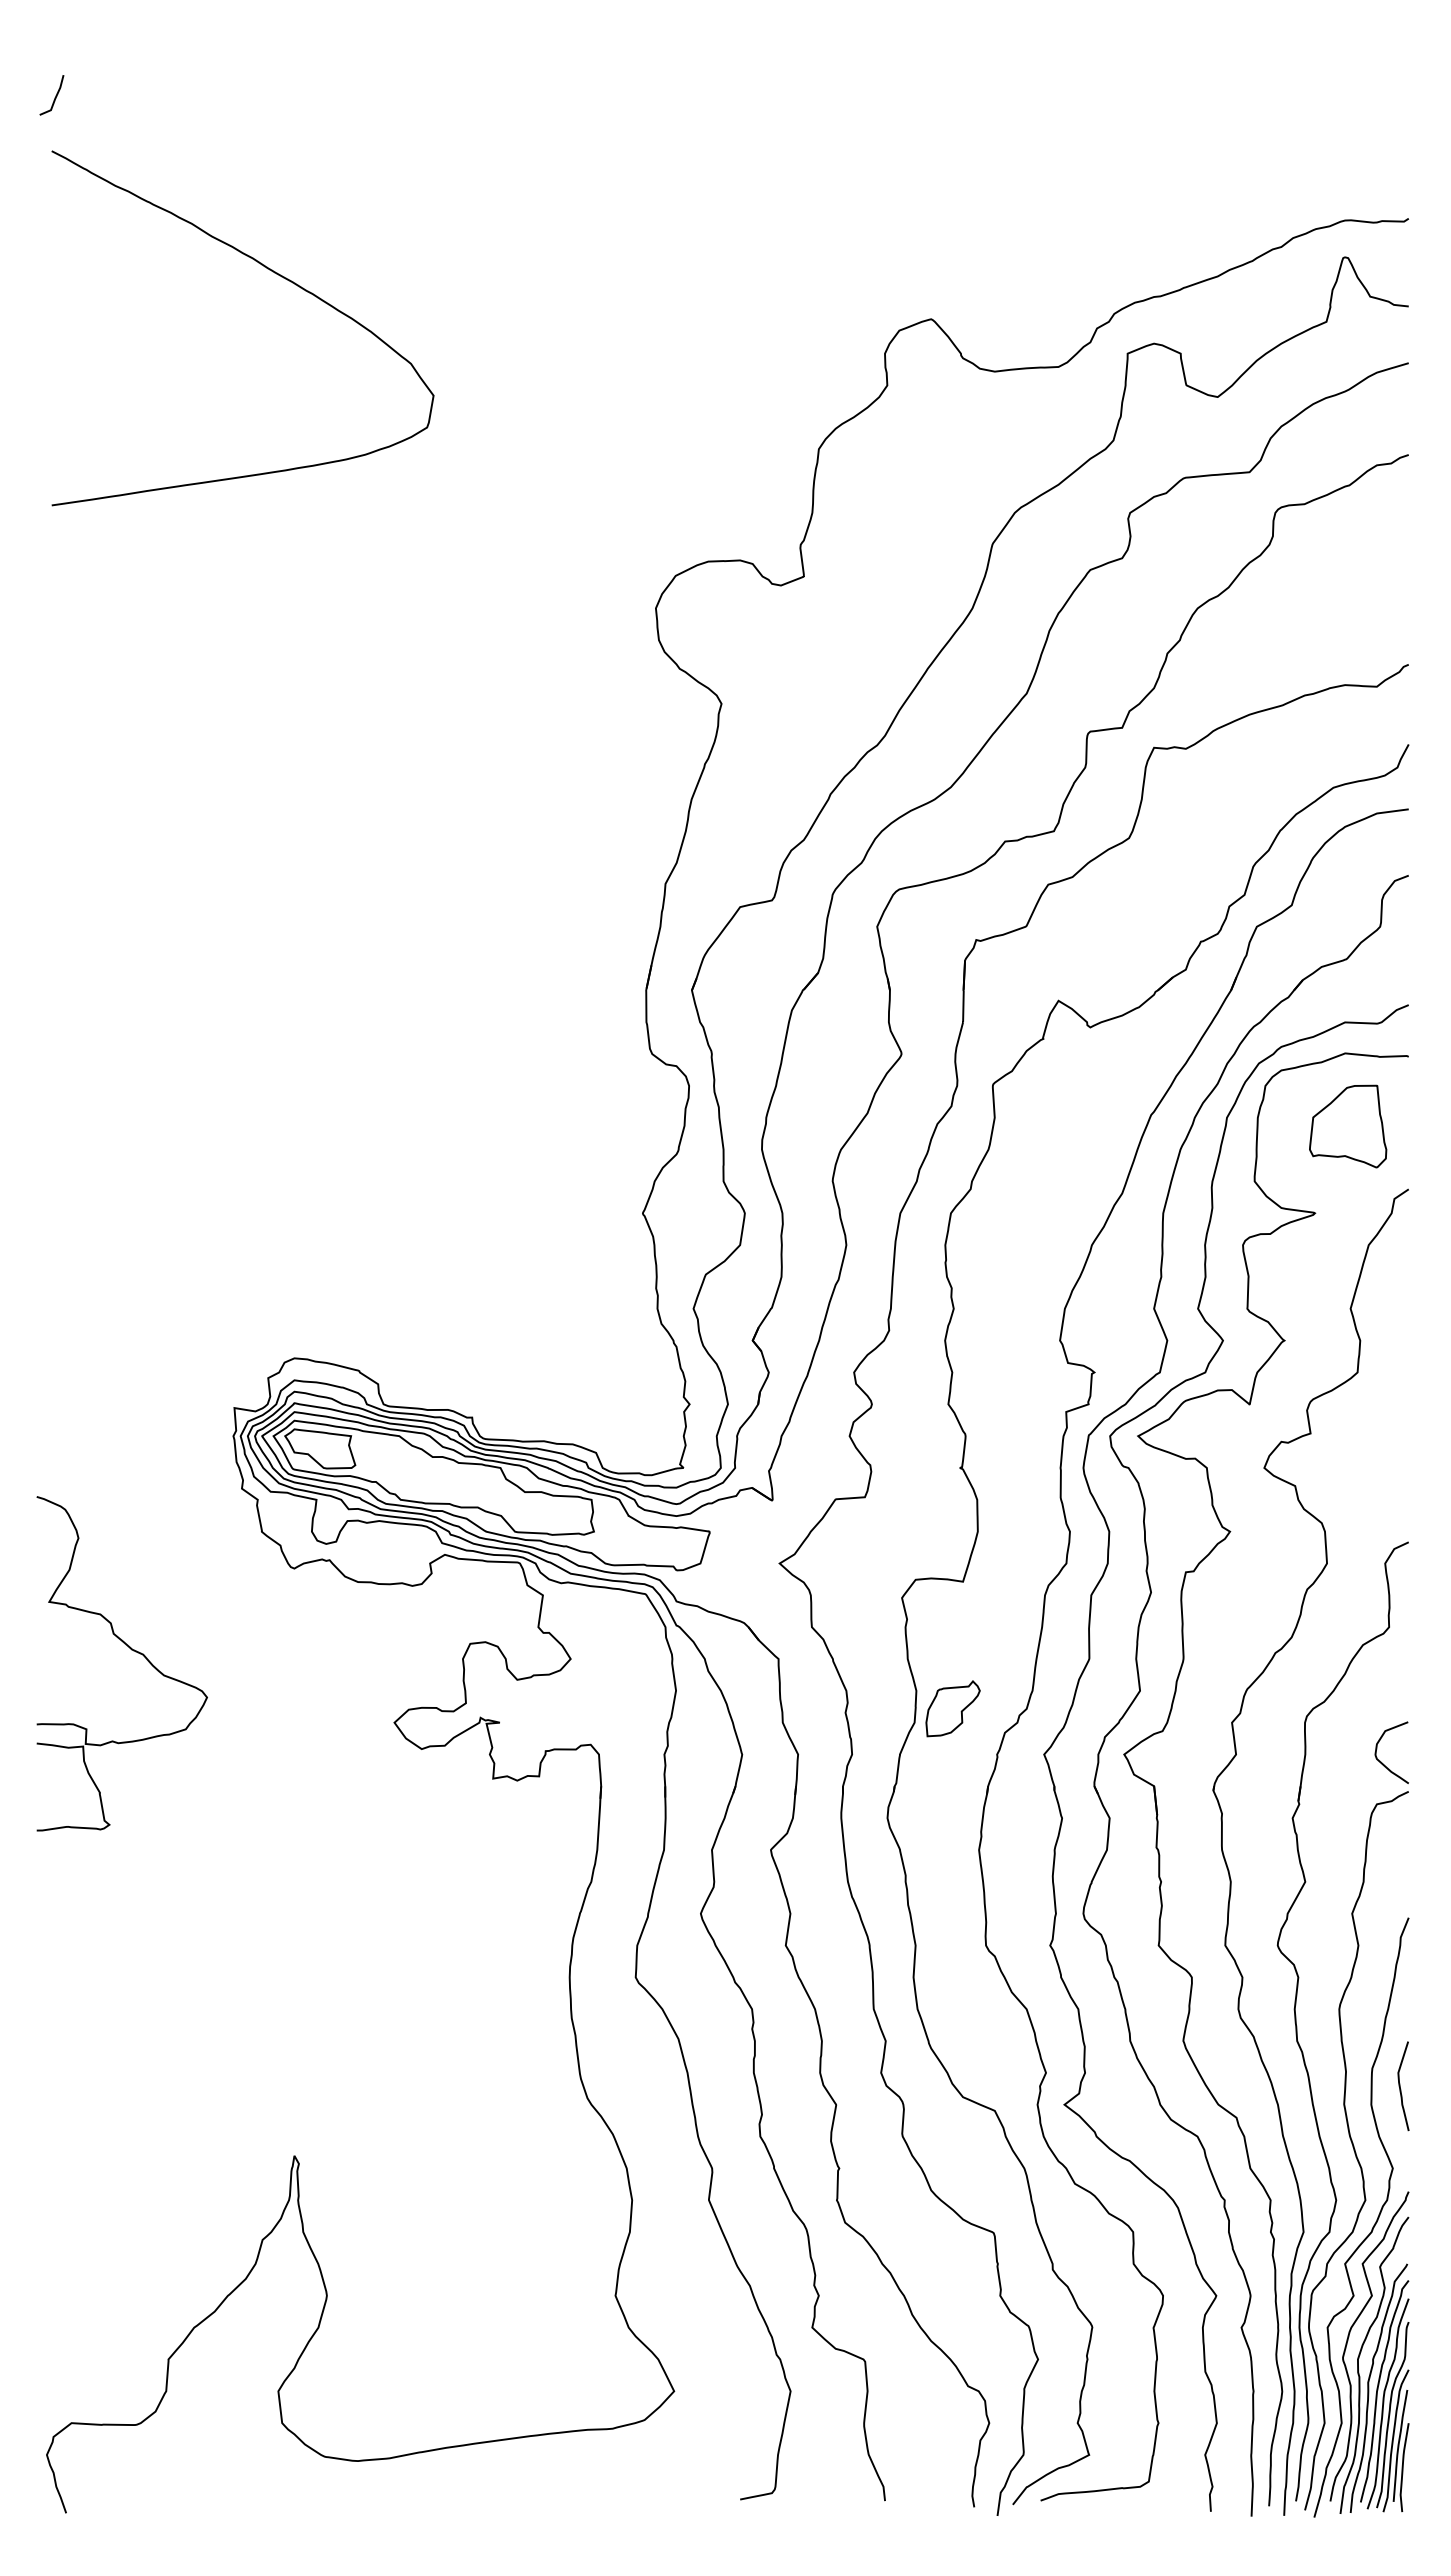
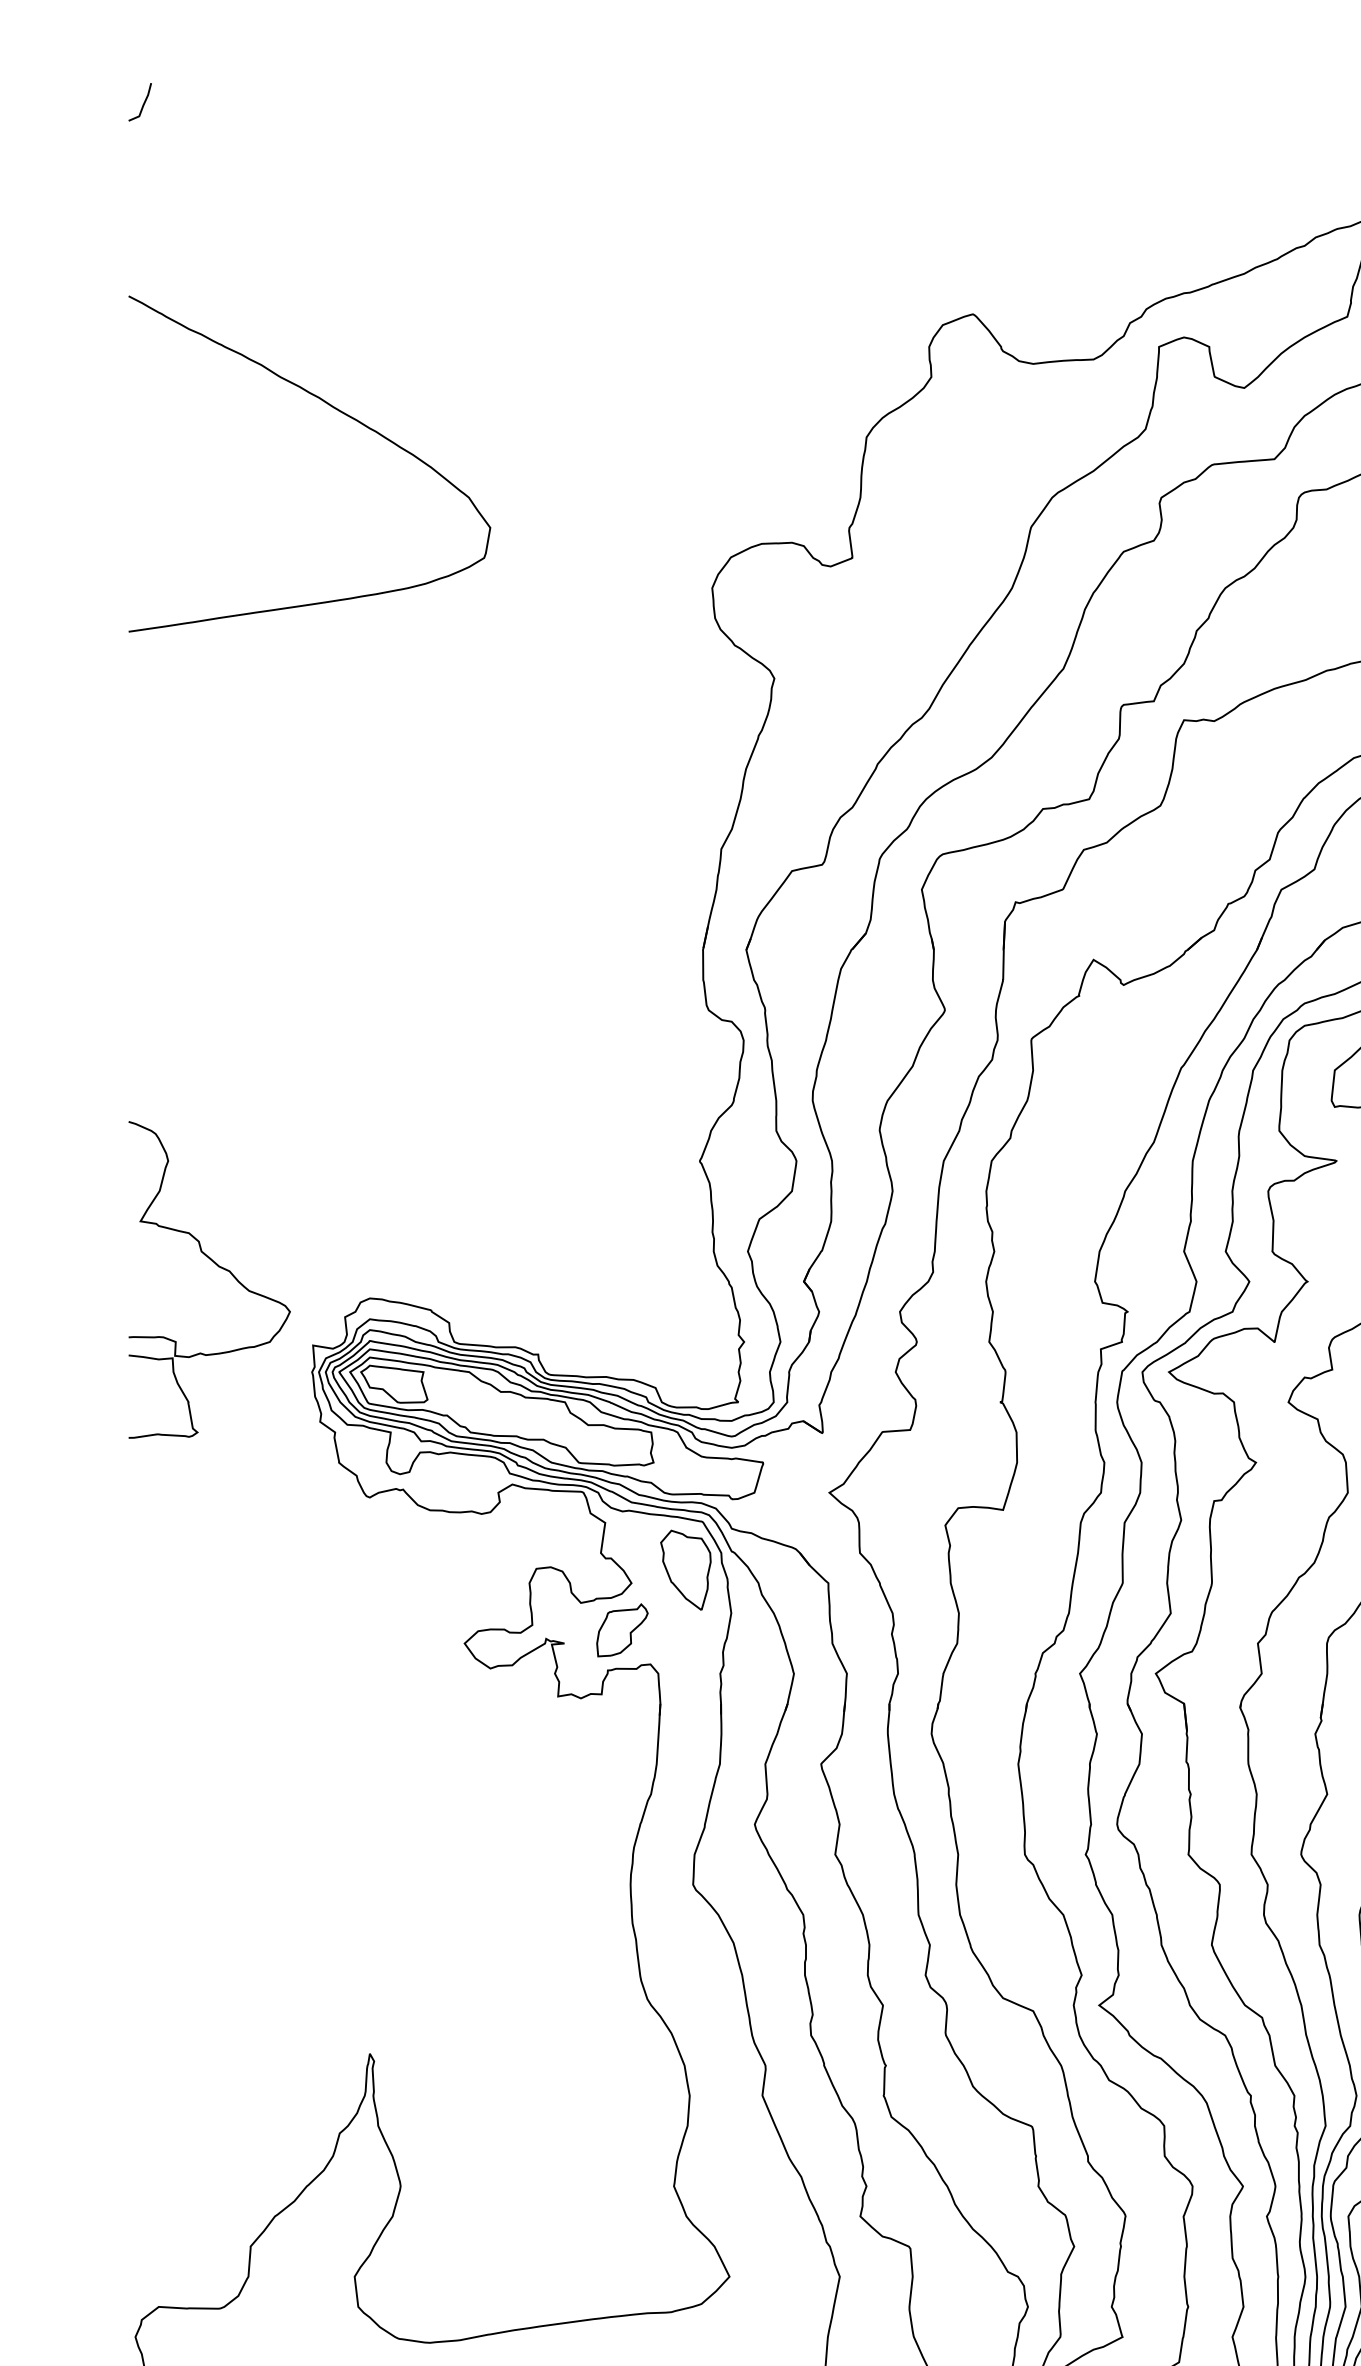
curve: (274, 273) -> (339, 412), moved
part: (628, 1644) -> (686, 1569), added
part: (131, 1650) -> (218, 1267), moved
part: (952, 1708) -> (621, 1630), moved

